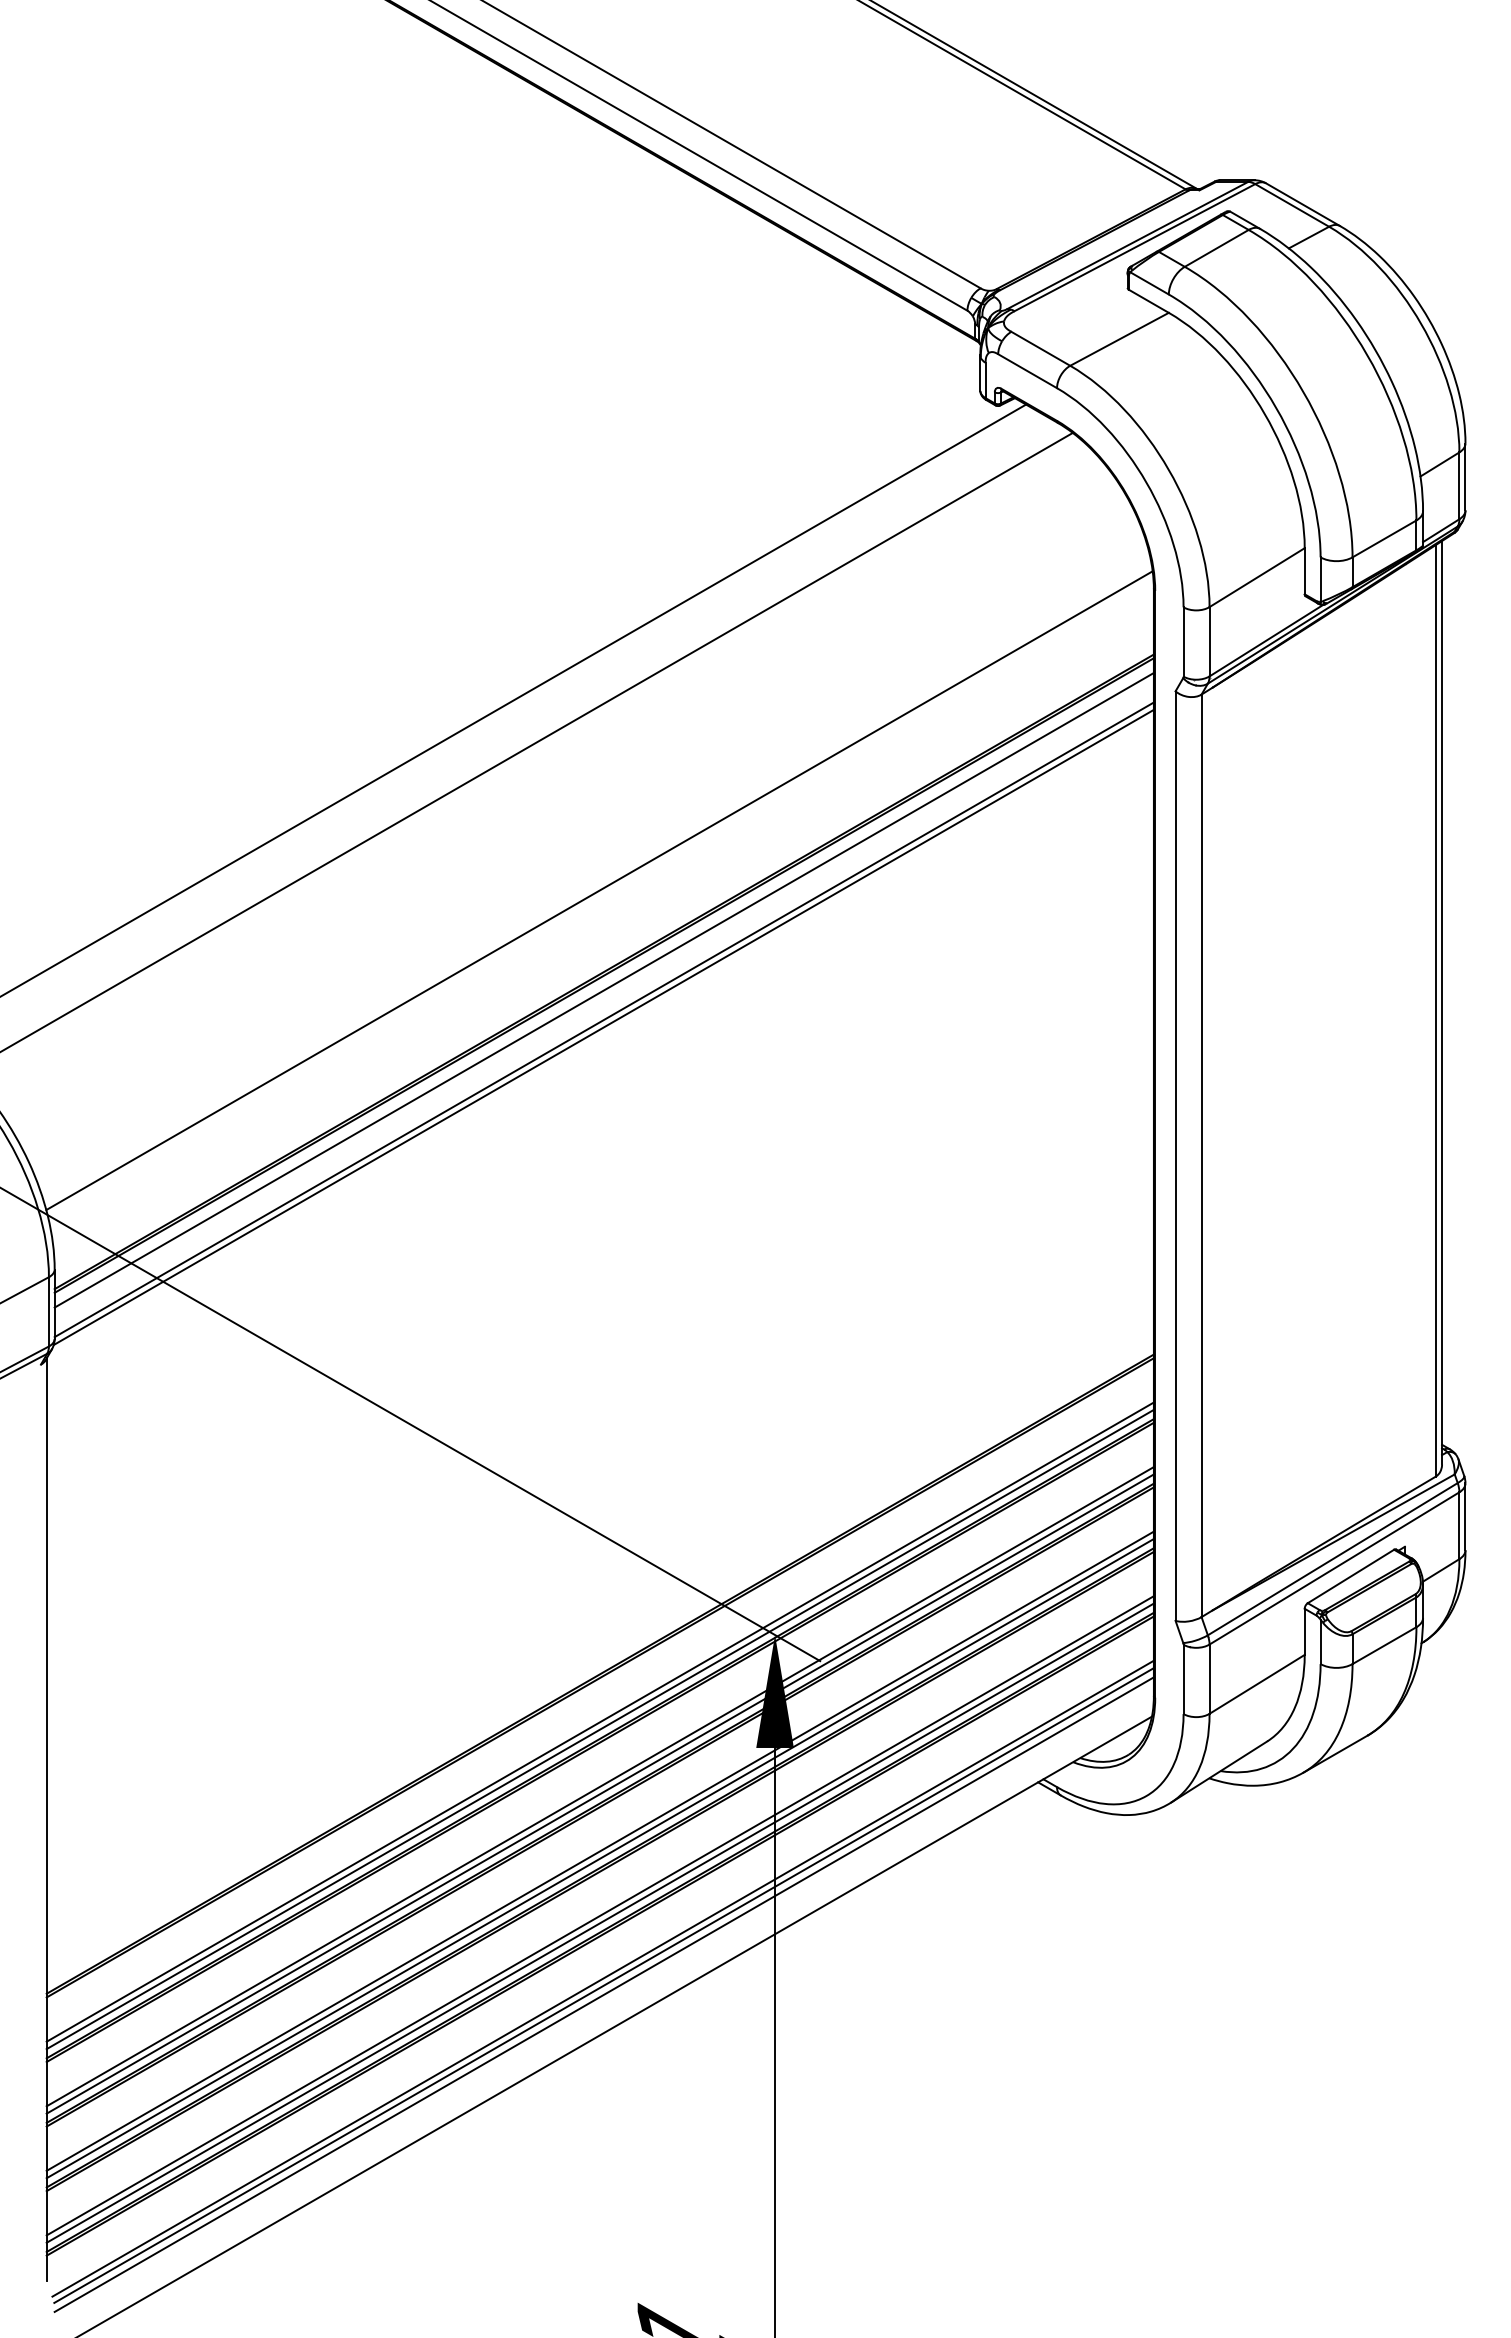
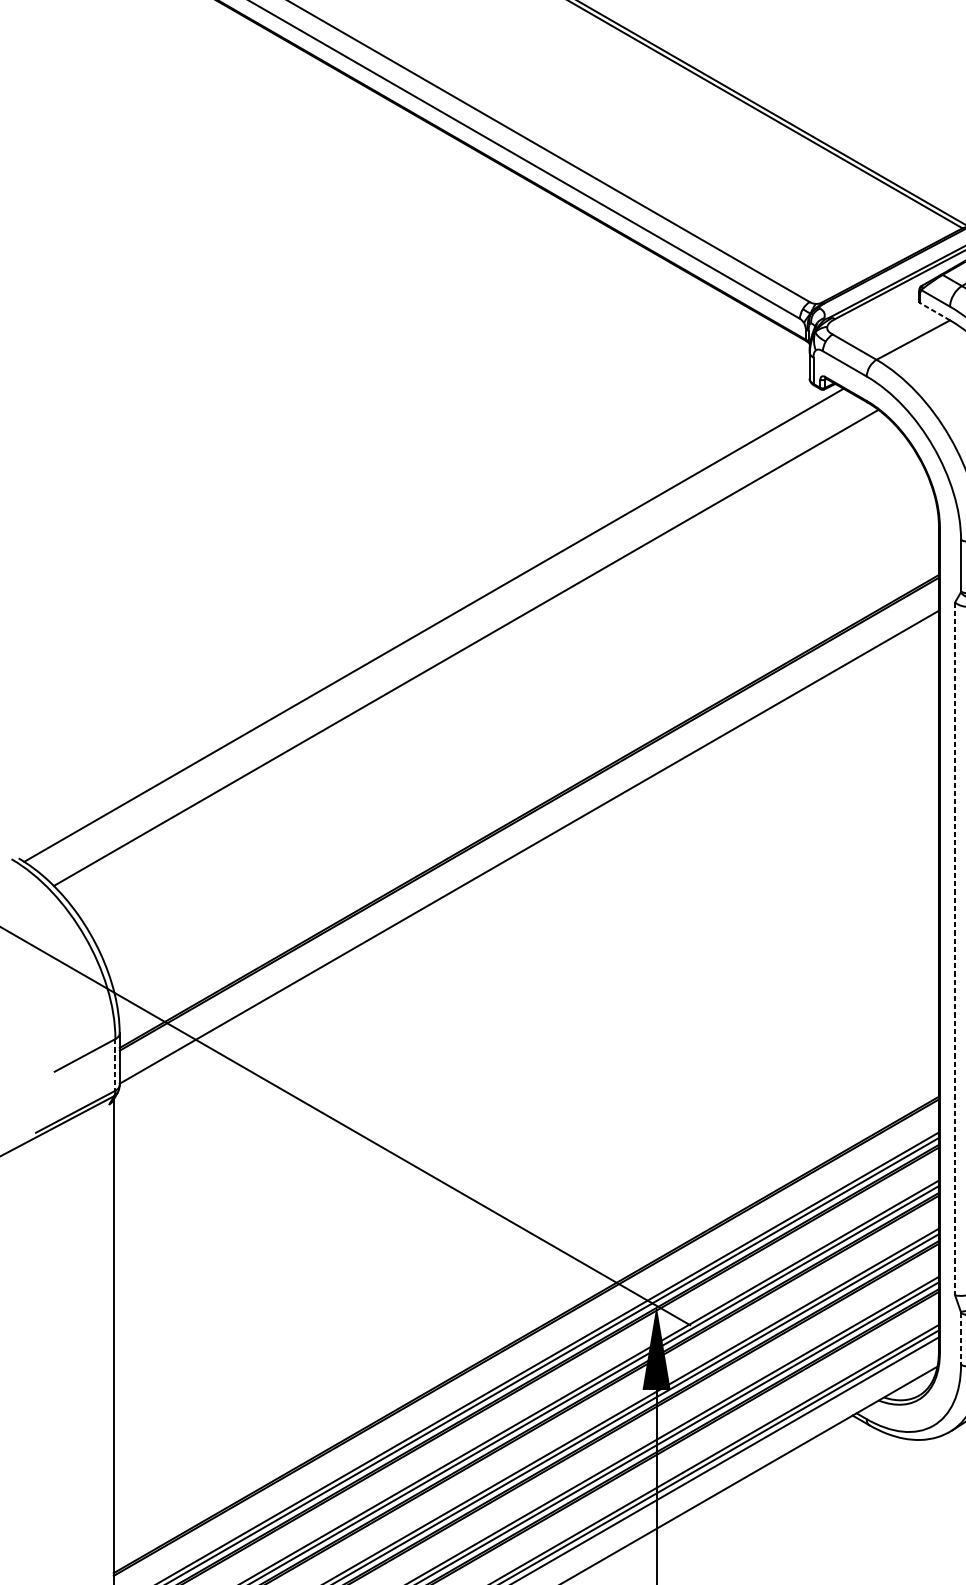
line: (1148, 301) -> (934, 311), solid -> dashed
line: (599, 890) -> (525, 750), removed
line: (603, 989) -> (528, 824), removed
line: (603, 1027) -> (528, 853), removed
line: (1175, 1156) -> (955, 949), solid -> dashed
line: (48, 1311) -> (115, 1064), solid -> dashed
line: (1183, 1679) -> (961, 1338), solid -> dashed

